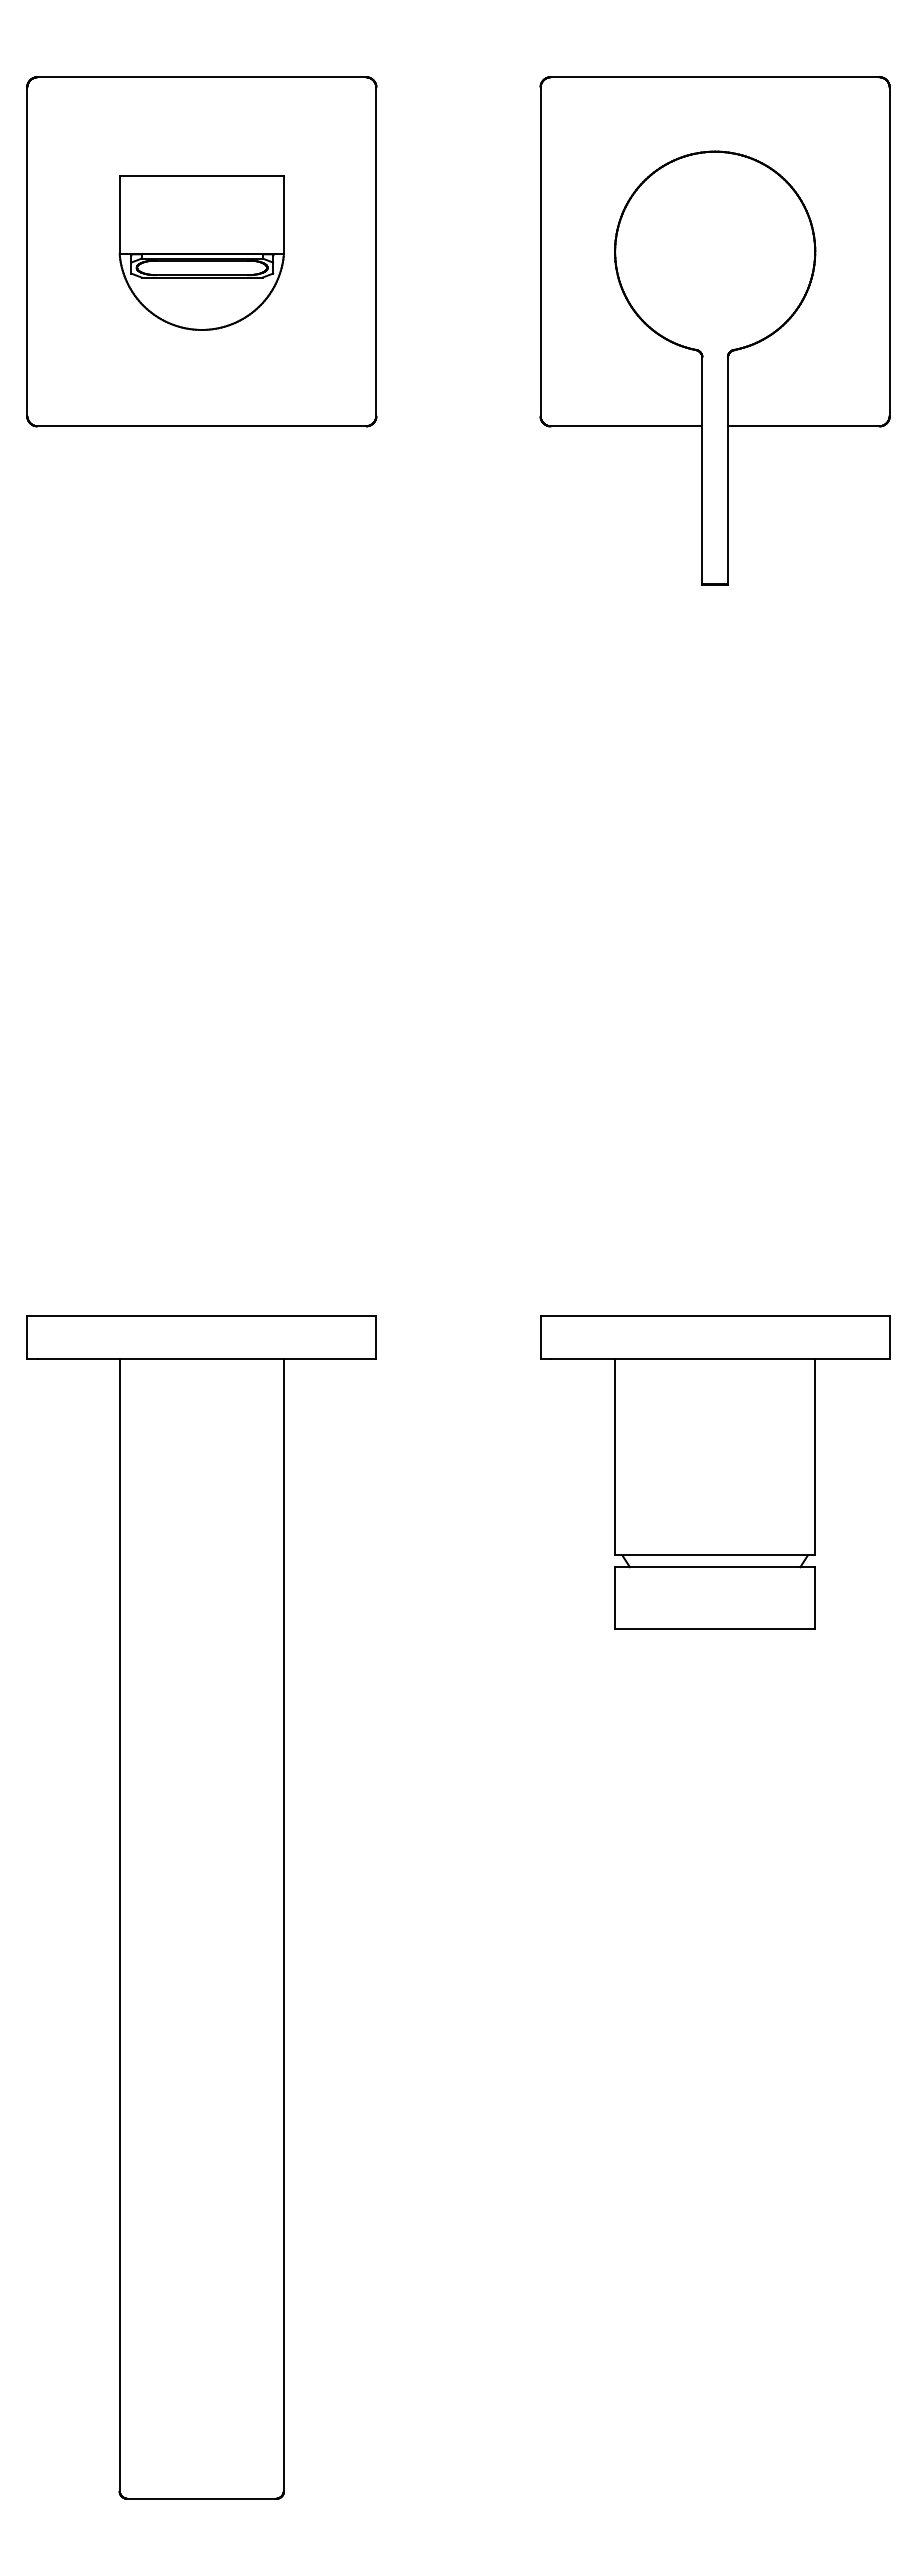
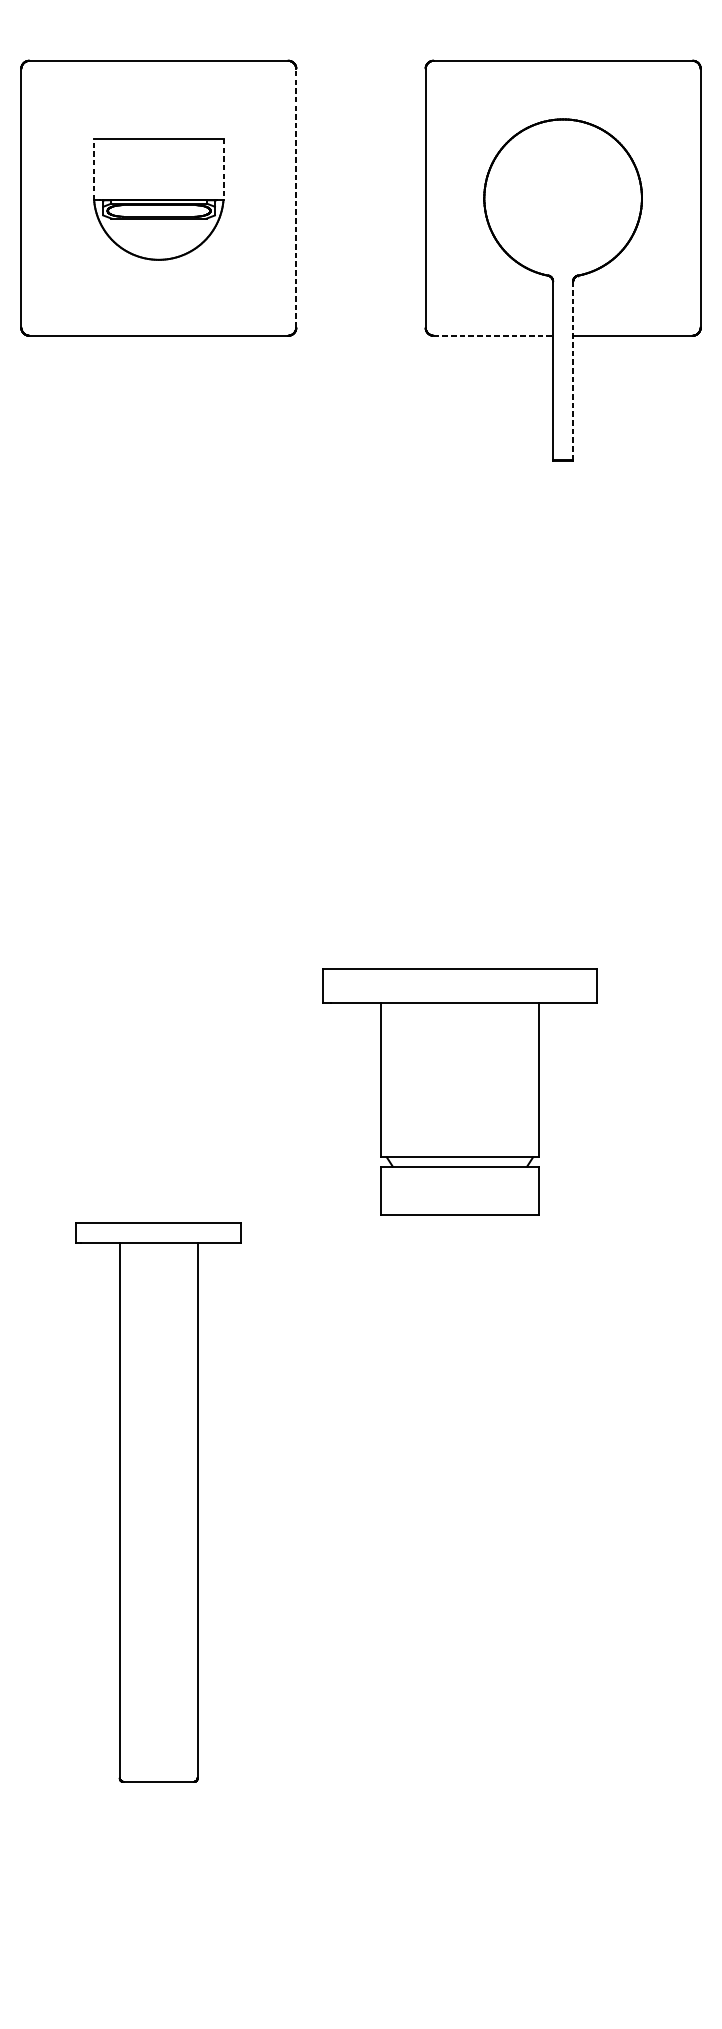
line: (119, 215) -> (93, 169), solid -> dashed
line: (283, 215) -> (223, 169), solid -> dashed
line: (376, 251) -> (296, 198), solid -> dashed
line: (626, 426) -> (493, 335), solid -> dashed
line: (727, 470) -> (572, 370), solid -> dashed
part: (715, 1472) -> (460, 1092), moved
part: (201, 1907) -> (158, 1502), size x0.6

